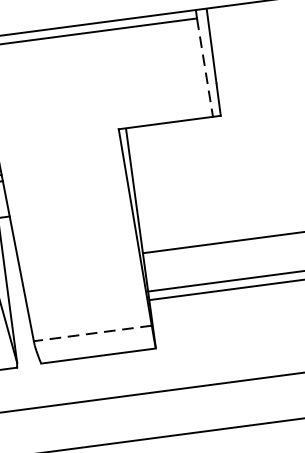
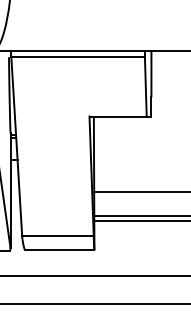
line: (204, 67) -> (145, 86), dashed -> solid
line: (92, 333) -> (57, 236), dashed -> solid

